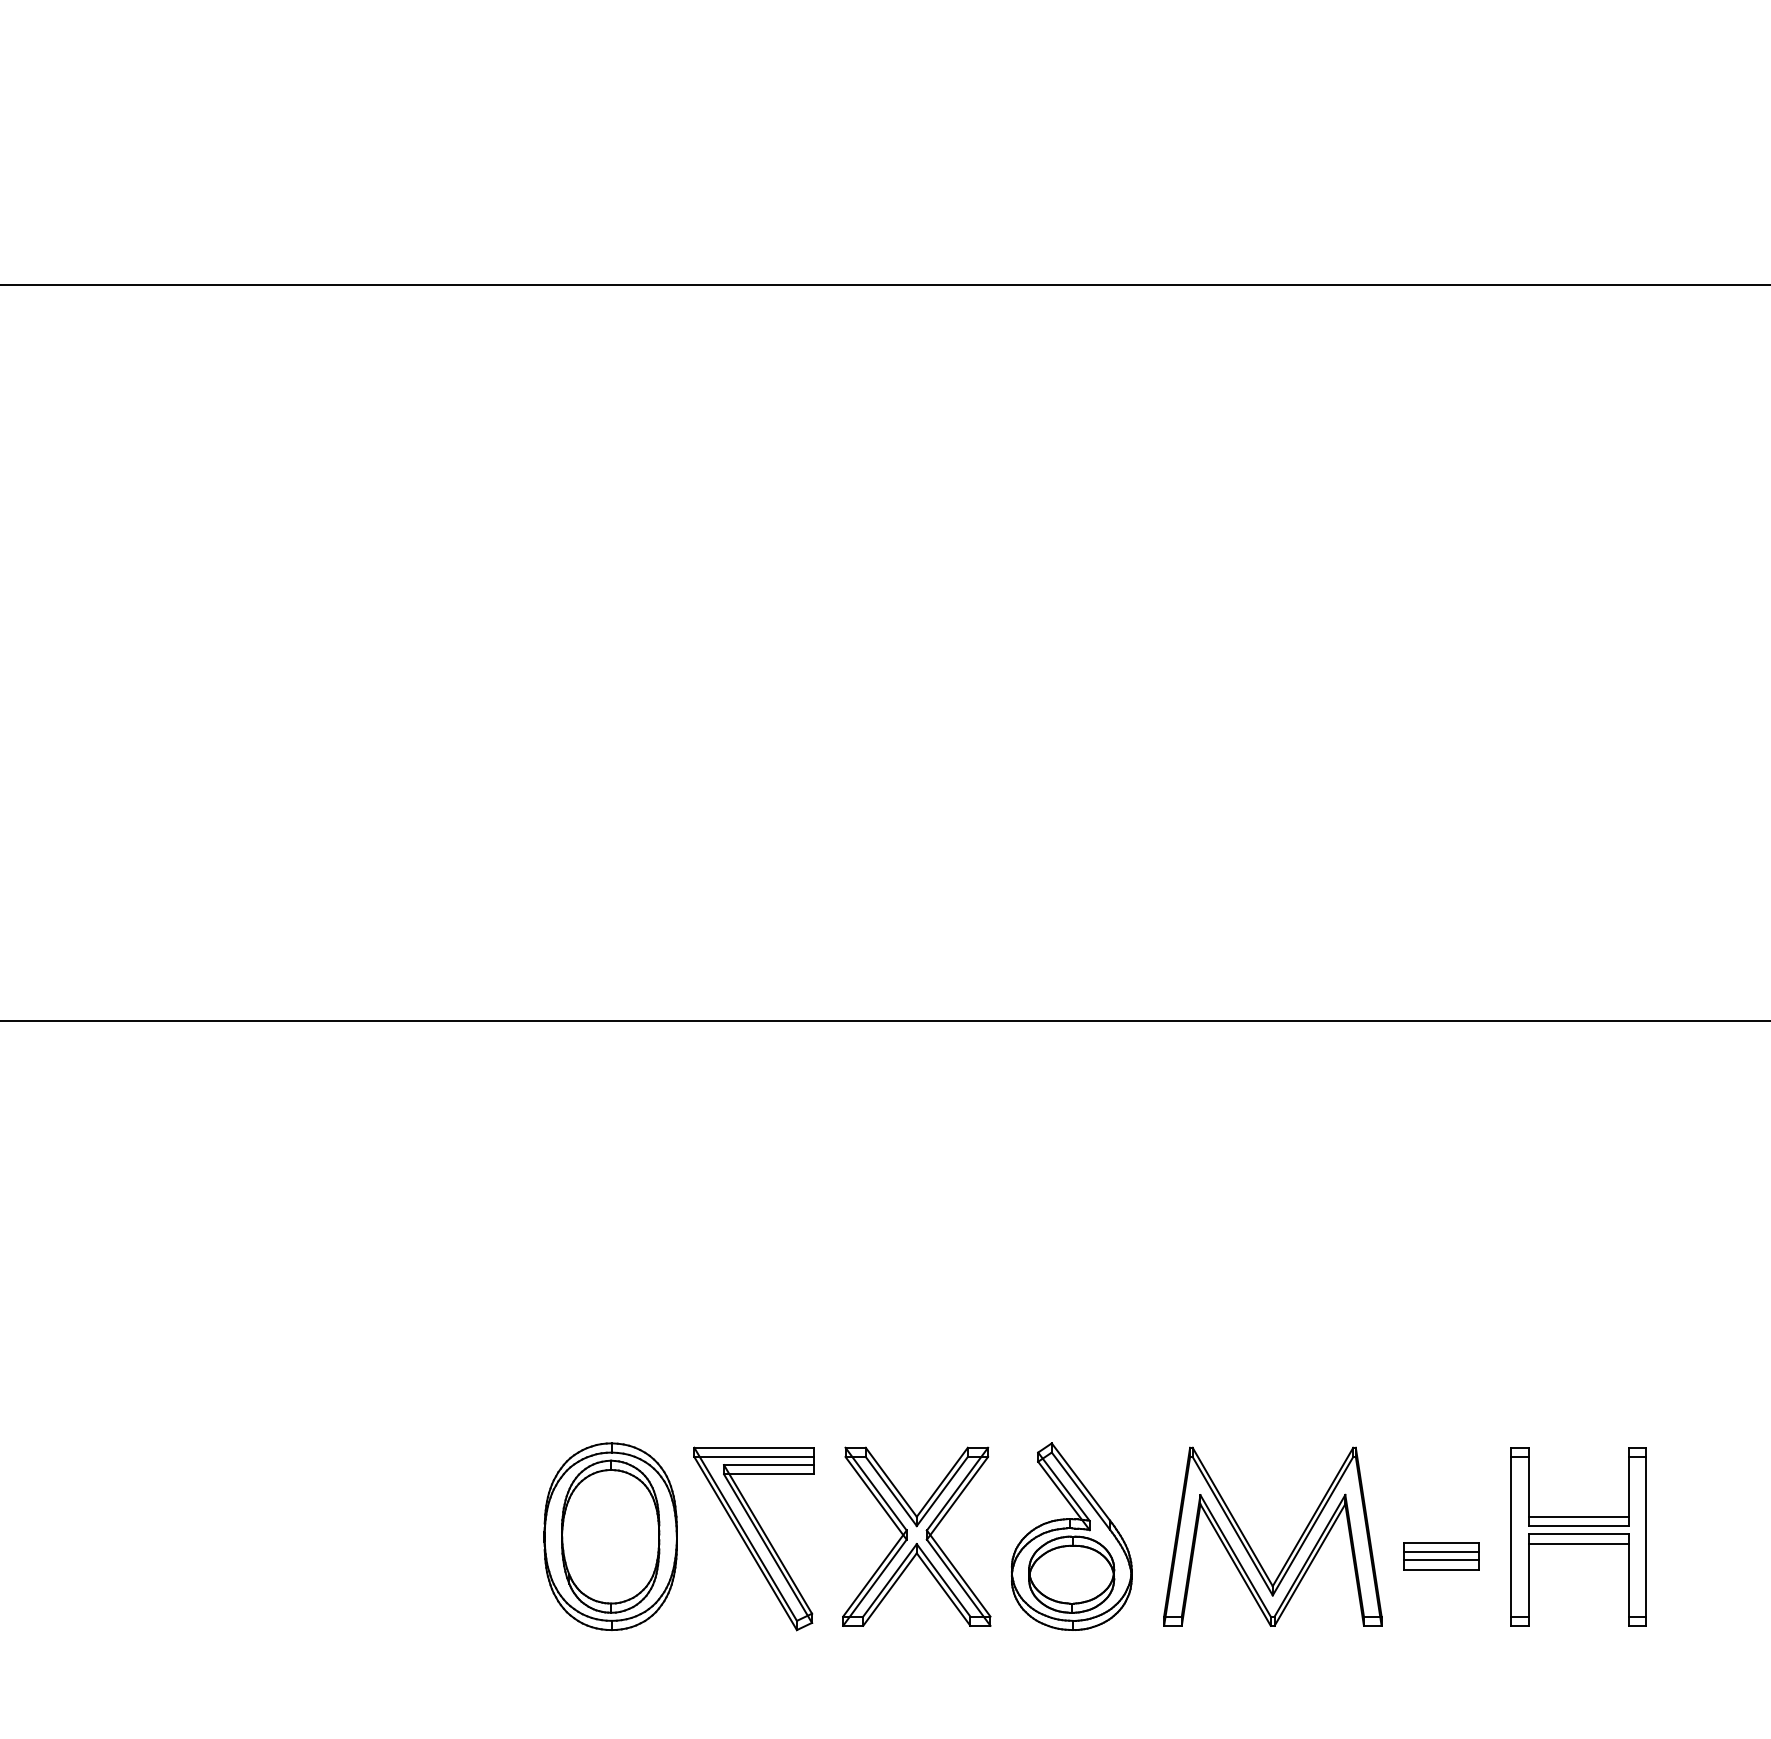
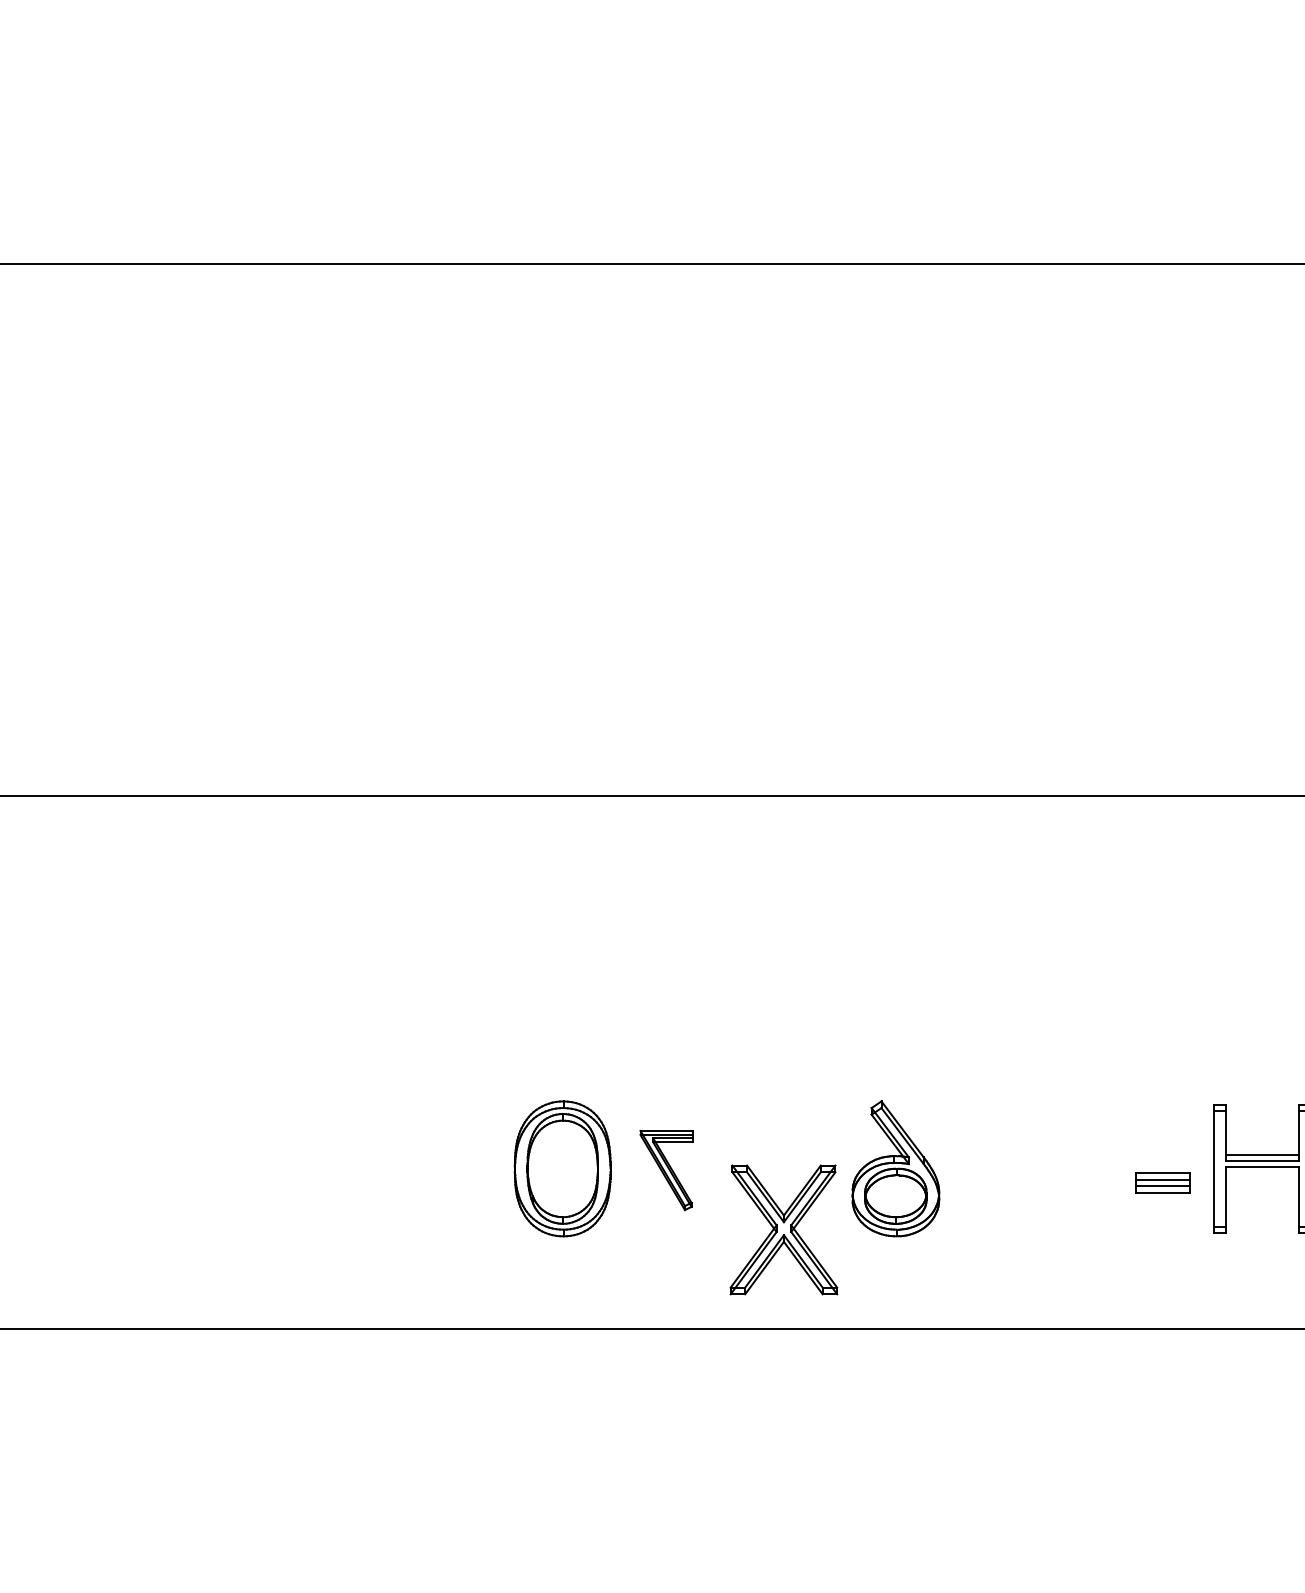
part: (916, 1536) -> (783, 1229), moved
part: (754, 1538) -> (666, 1170), size x0.6
line: (1578, 1543) -> (1262, 1173), removed
part: (1253, 1550) -> (1027, 1178), removed

